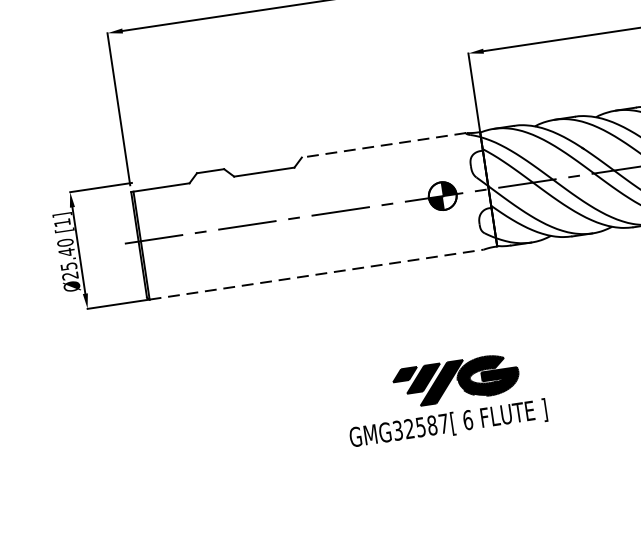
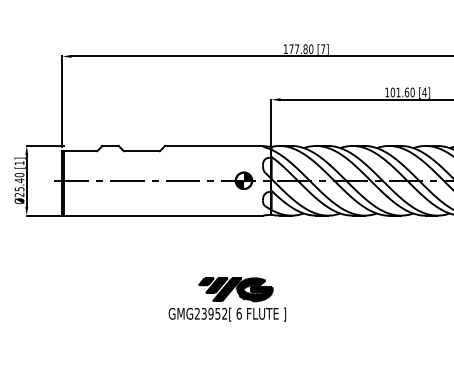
line: (382, 144) -> (213, 145), dashed -> solid
line: (316, 274) -> (163, 215), dashed -> solid
text: (419, 426) -> (210, 313), GMG32587[ -> GMG23952[

